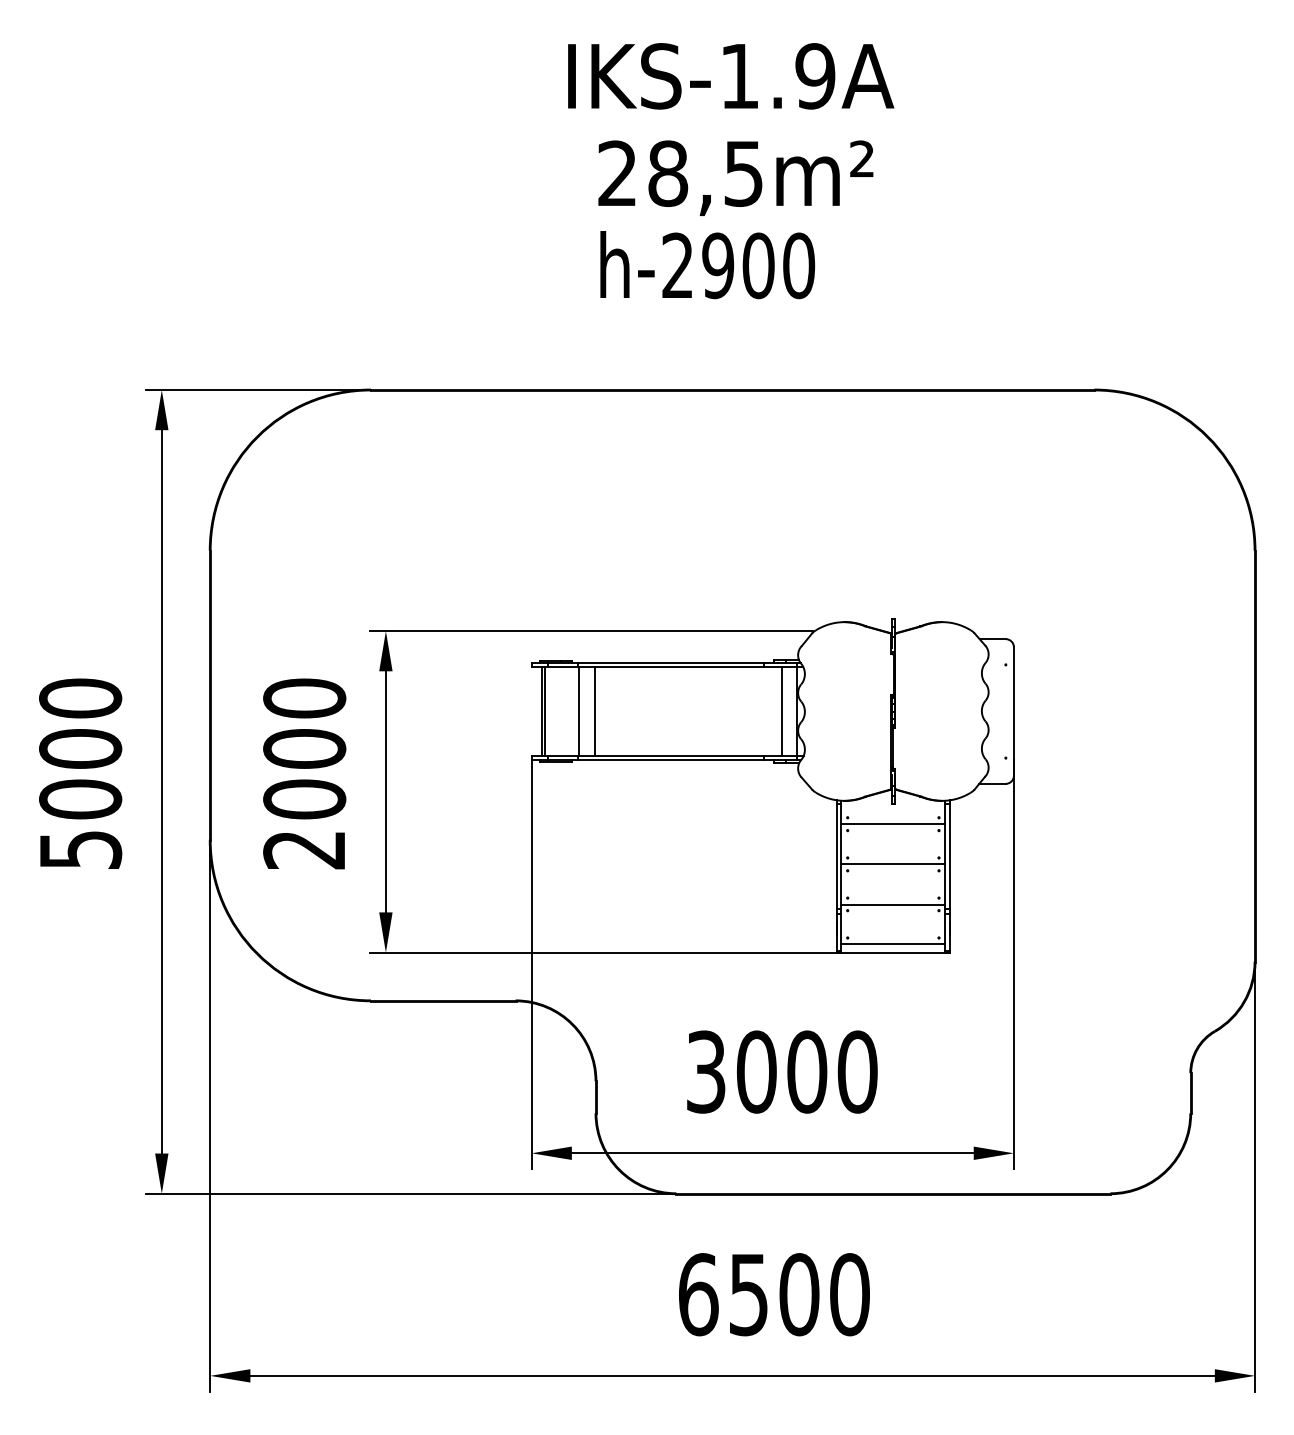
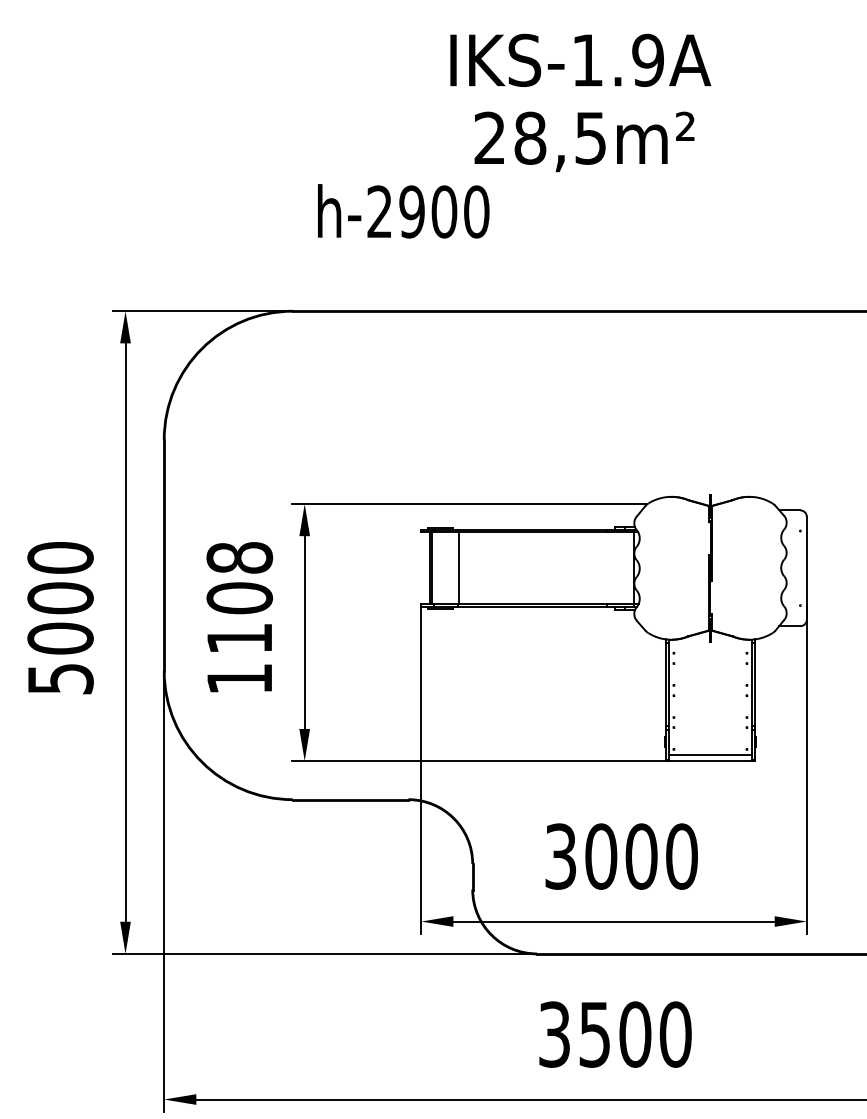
text: (707, 265) -> (403, 211), moved
line: (594, 711) -> (471, 568), removed
line: (781, 711) -> (621, 568), removed
text: (304, 773) -> (239, 617), 2000 -> 1108
line: (893, 824) -> (710, 658), removed
line: (893, 864) -> (710, 690), removed
line: (893, 904) -> (710, 722), removed
text: (698, 1294) -> (554, 1034), 6500 -> 3500

